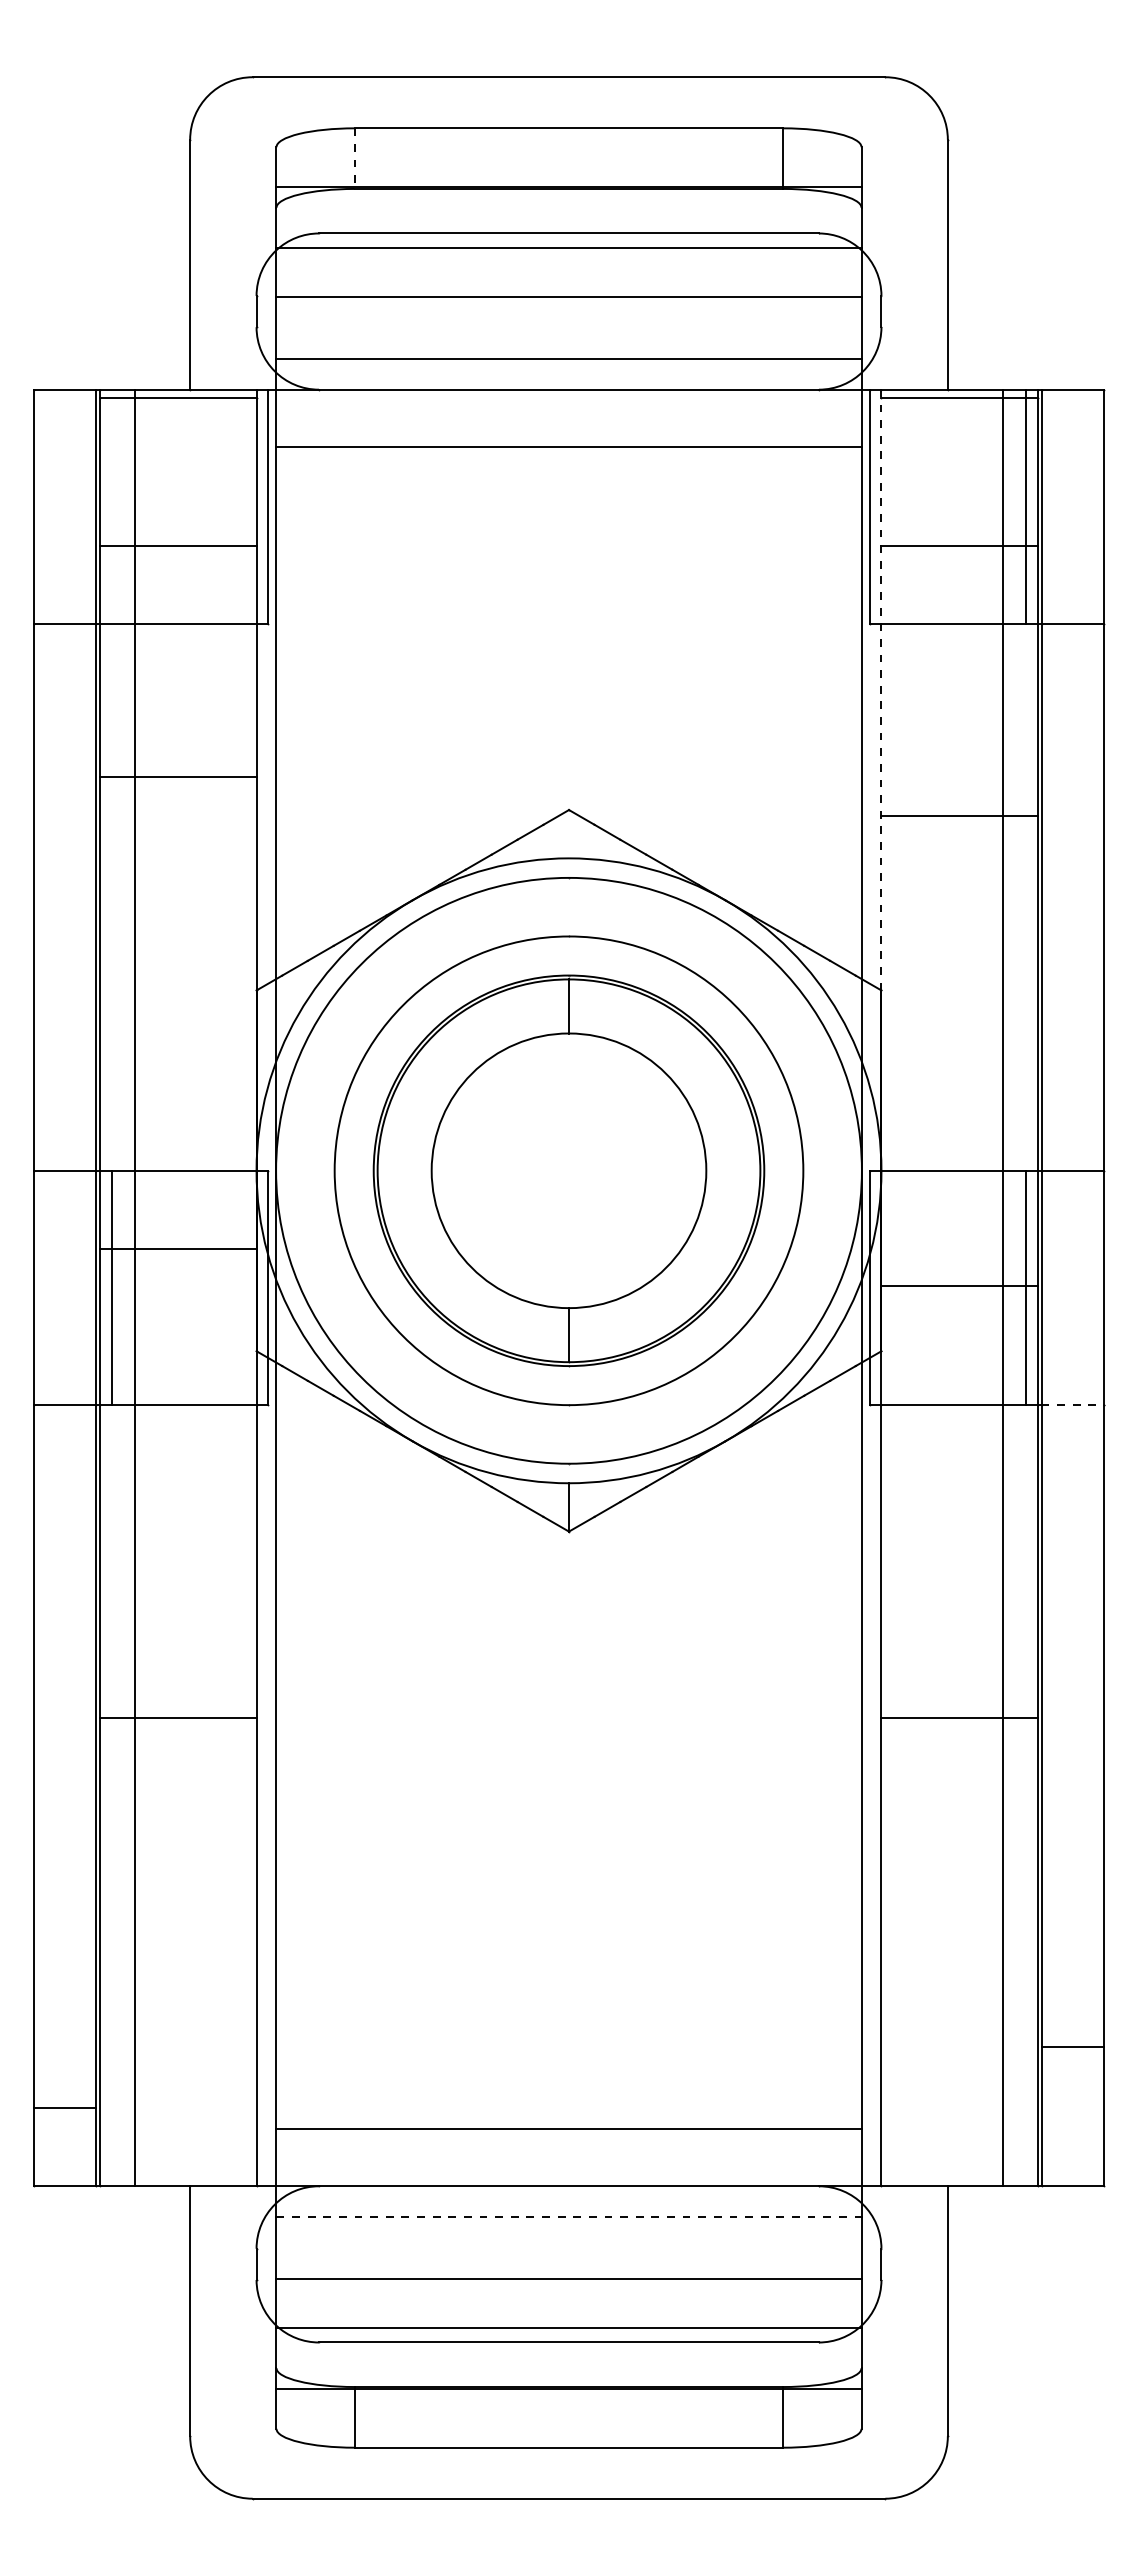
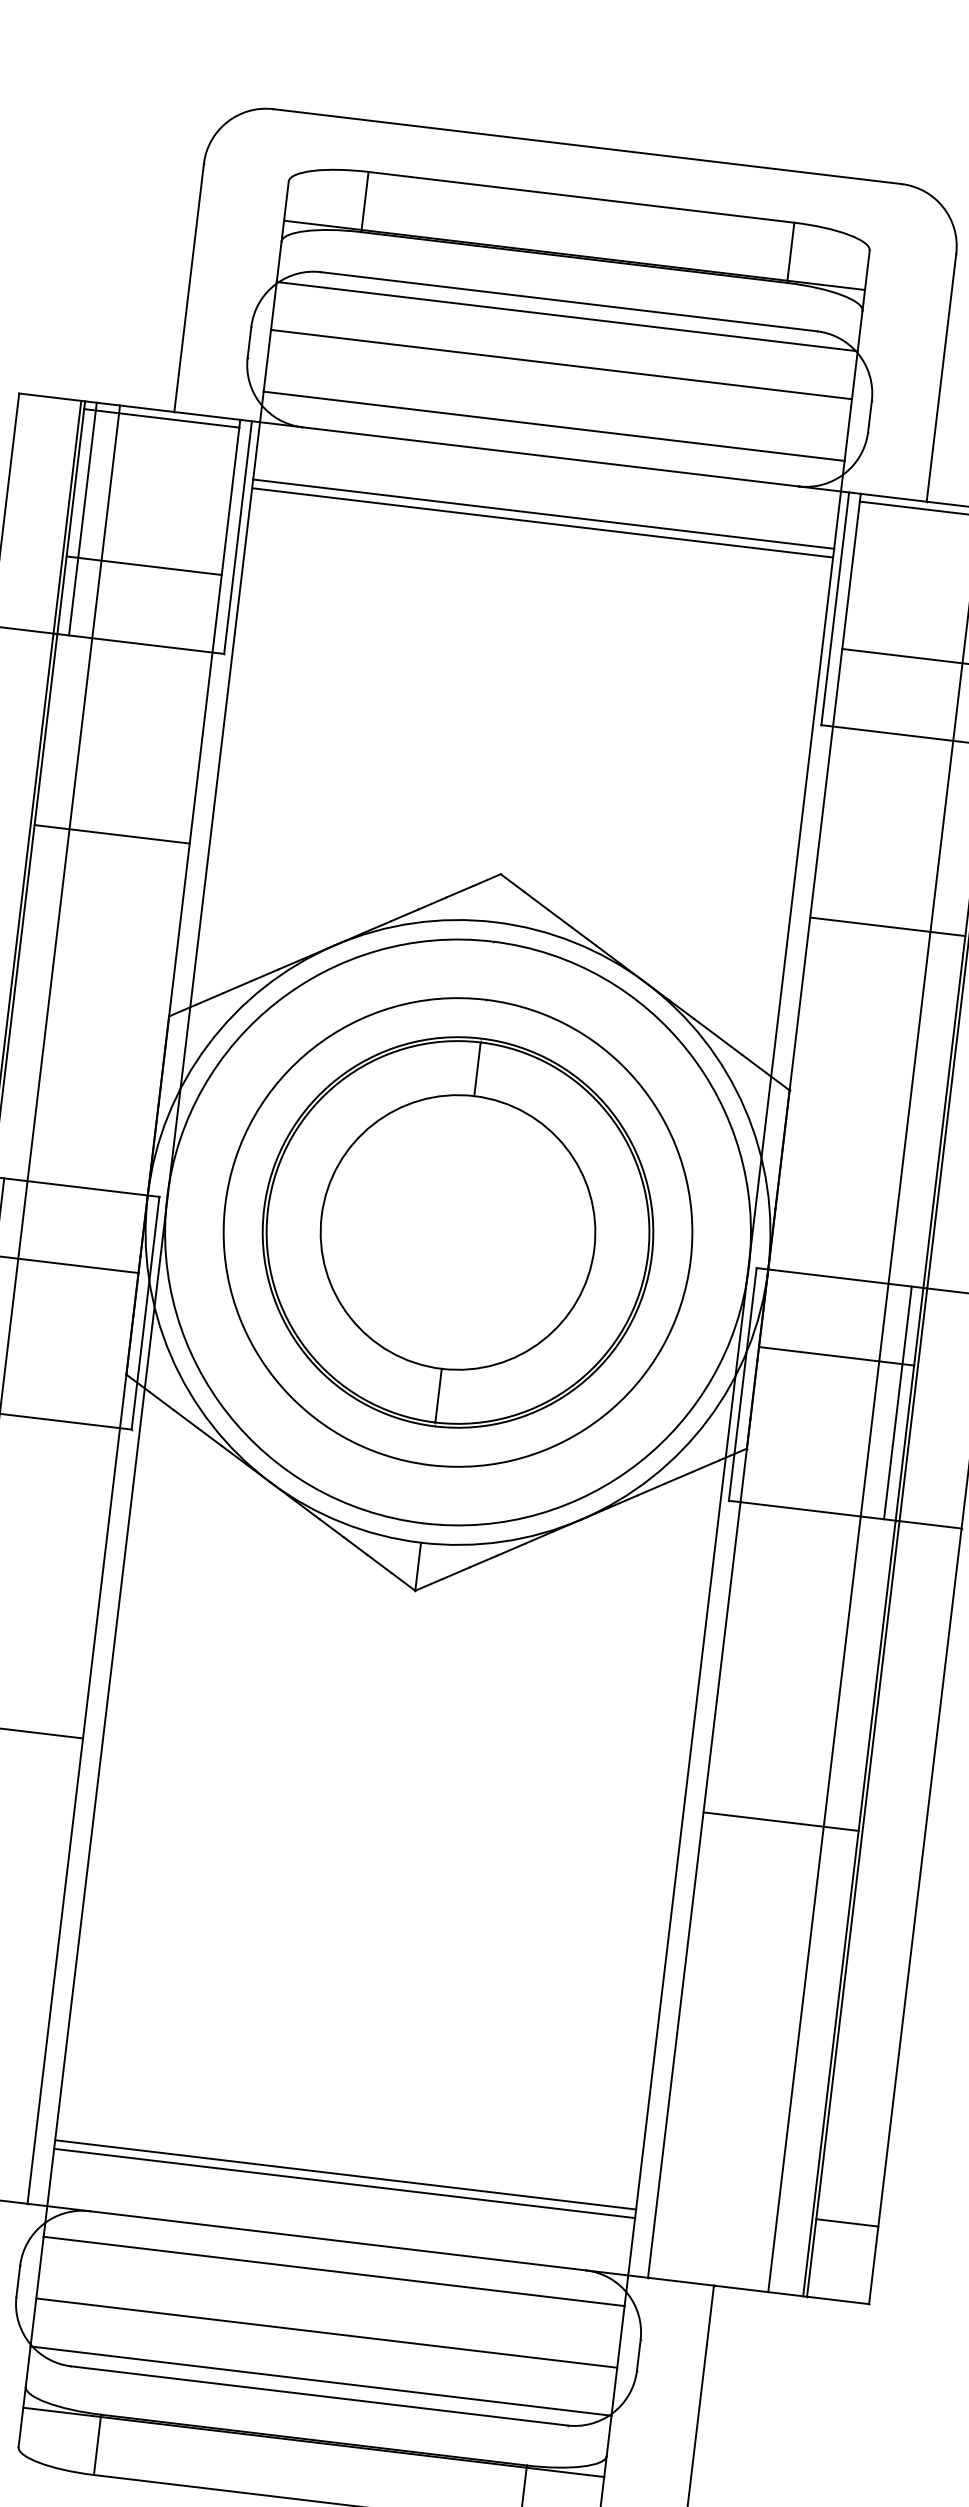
line: (354, 159) -> (364, 202), dashed -> solid
line: (568, 456) -> (542, 523), added
line: (112, 506) -> (83, 518), added
line: (881, 689) -> (825, 791), dashed -> solid
line: (178, 777) -> (112, 834), moved
line: (959, 1285) -> (836, 1355), moved
line: (1073, 1405) -> (931, 1525), dashed -> solid
line: (1072, 2047) -> (846, 2223), moved
line: (568, 2119) -> (345, 2174), added
line: (569, 2217) -> (334, 2271), dashed -> solid

